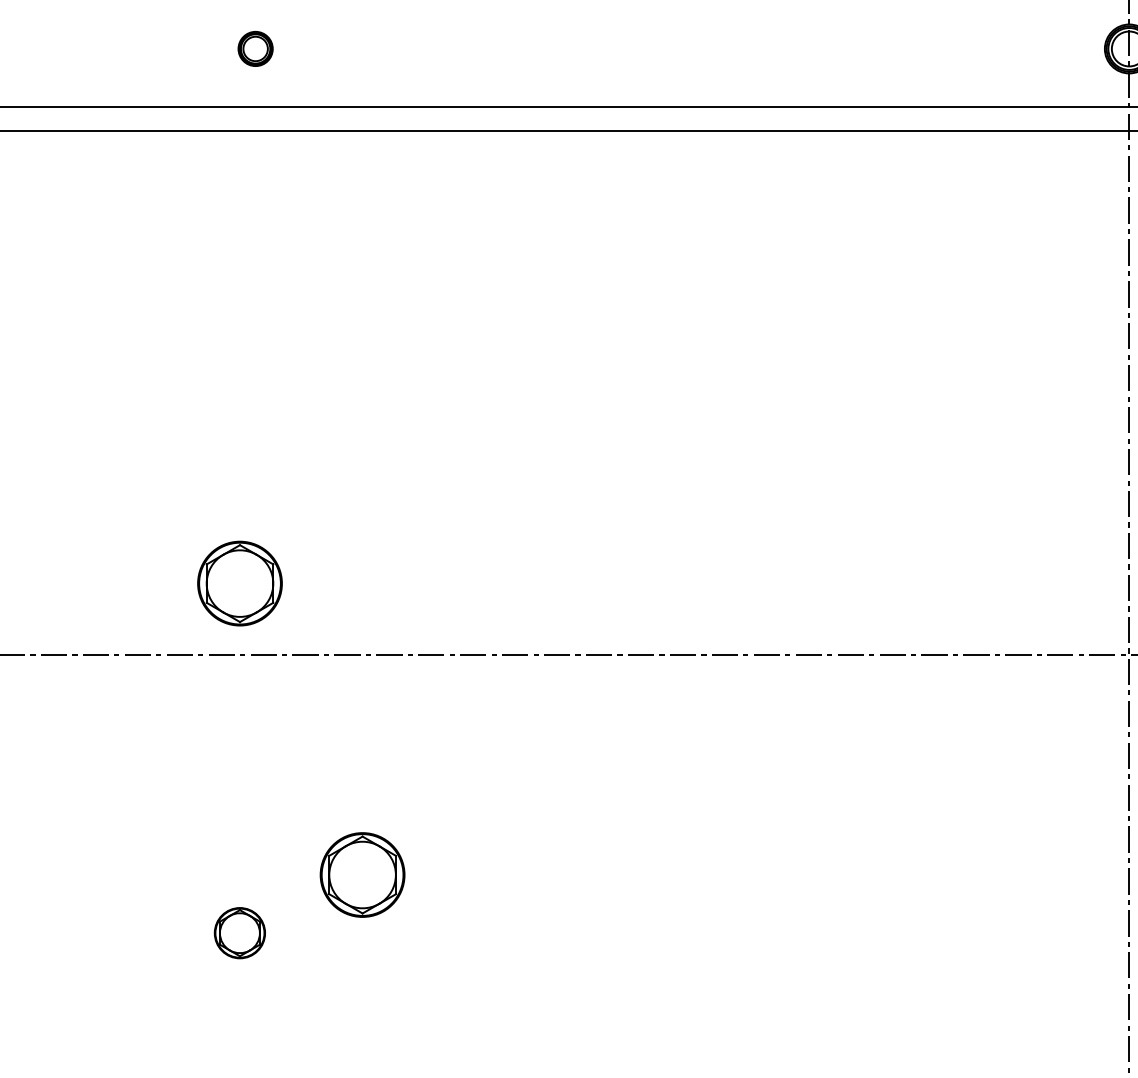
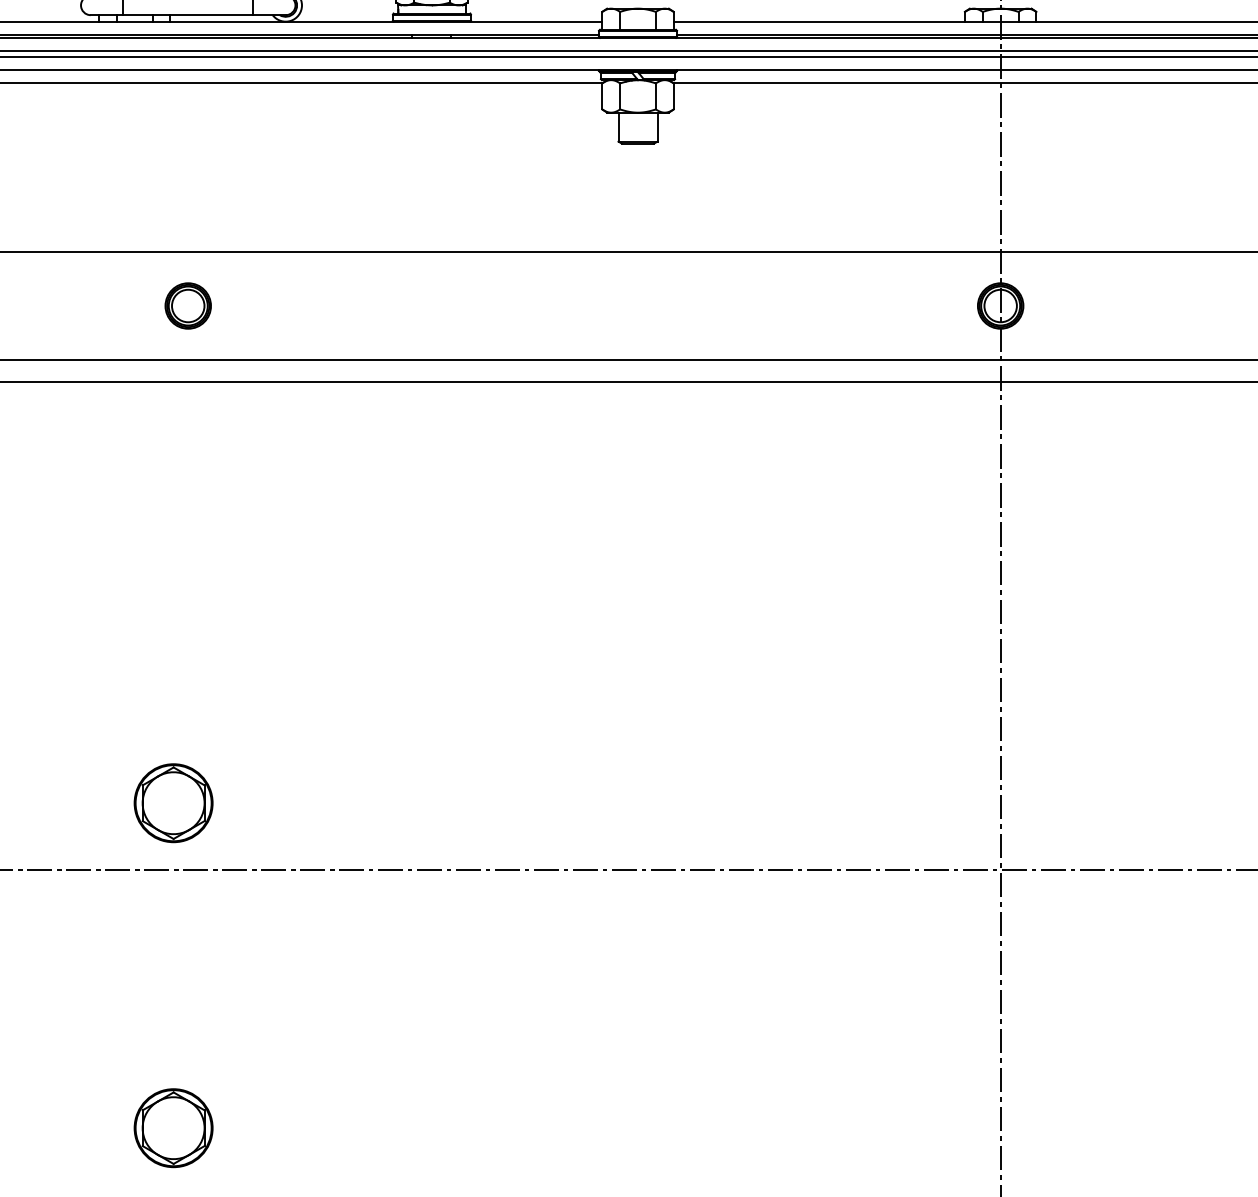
part: (254, 48) -> (187, 305), size x1.43
part: (362, 875) -> (287, 1074), removed
part: (239, 933) -> (173, 1128), size x1.67

